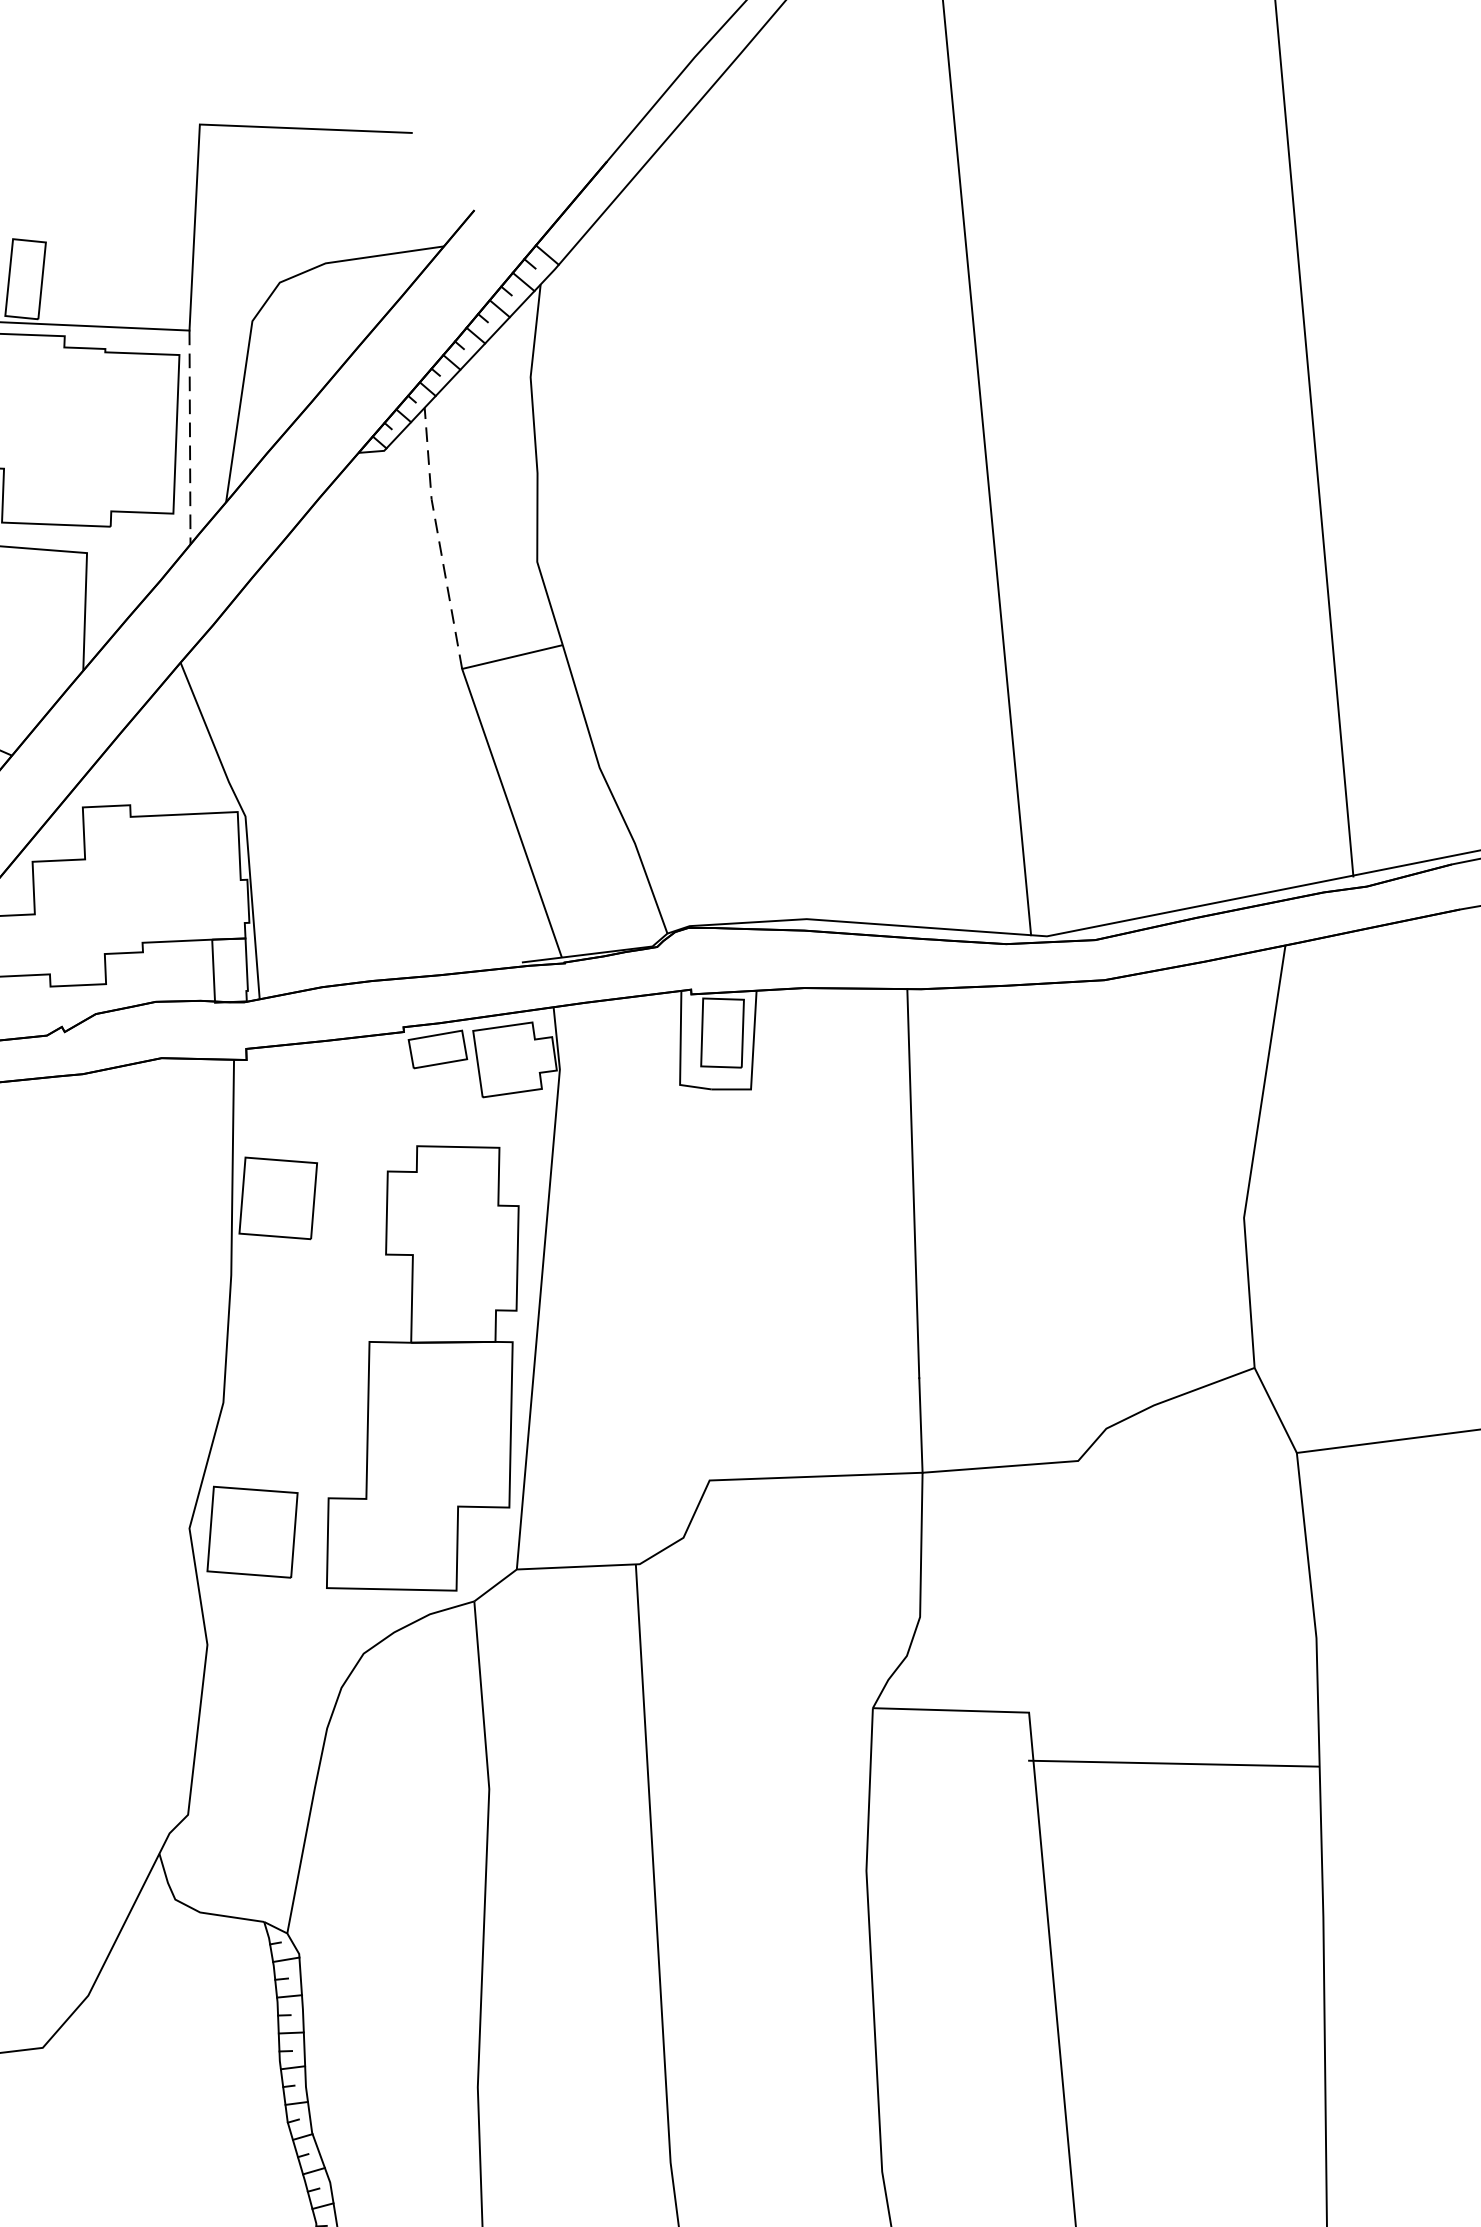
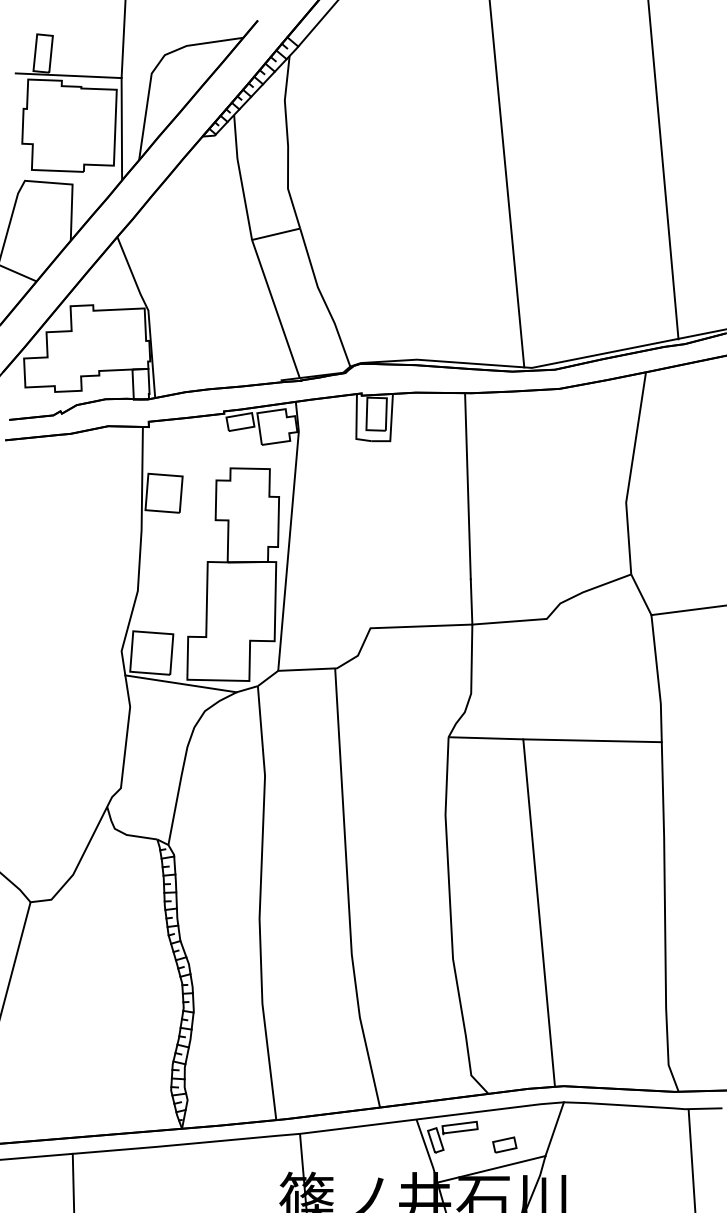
line: (189, 438) -> (121, 129), dashed -> solid
line: (437, 538) -> (240, 177), dashed -> solid
line: (312, 1595) -> (180, 683), added
line: (1173, 1763) -> (592, 740), moved

